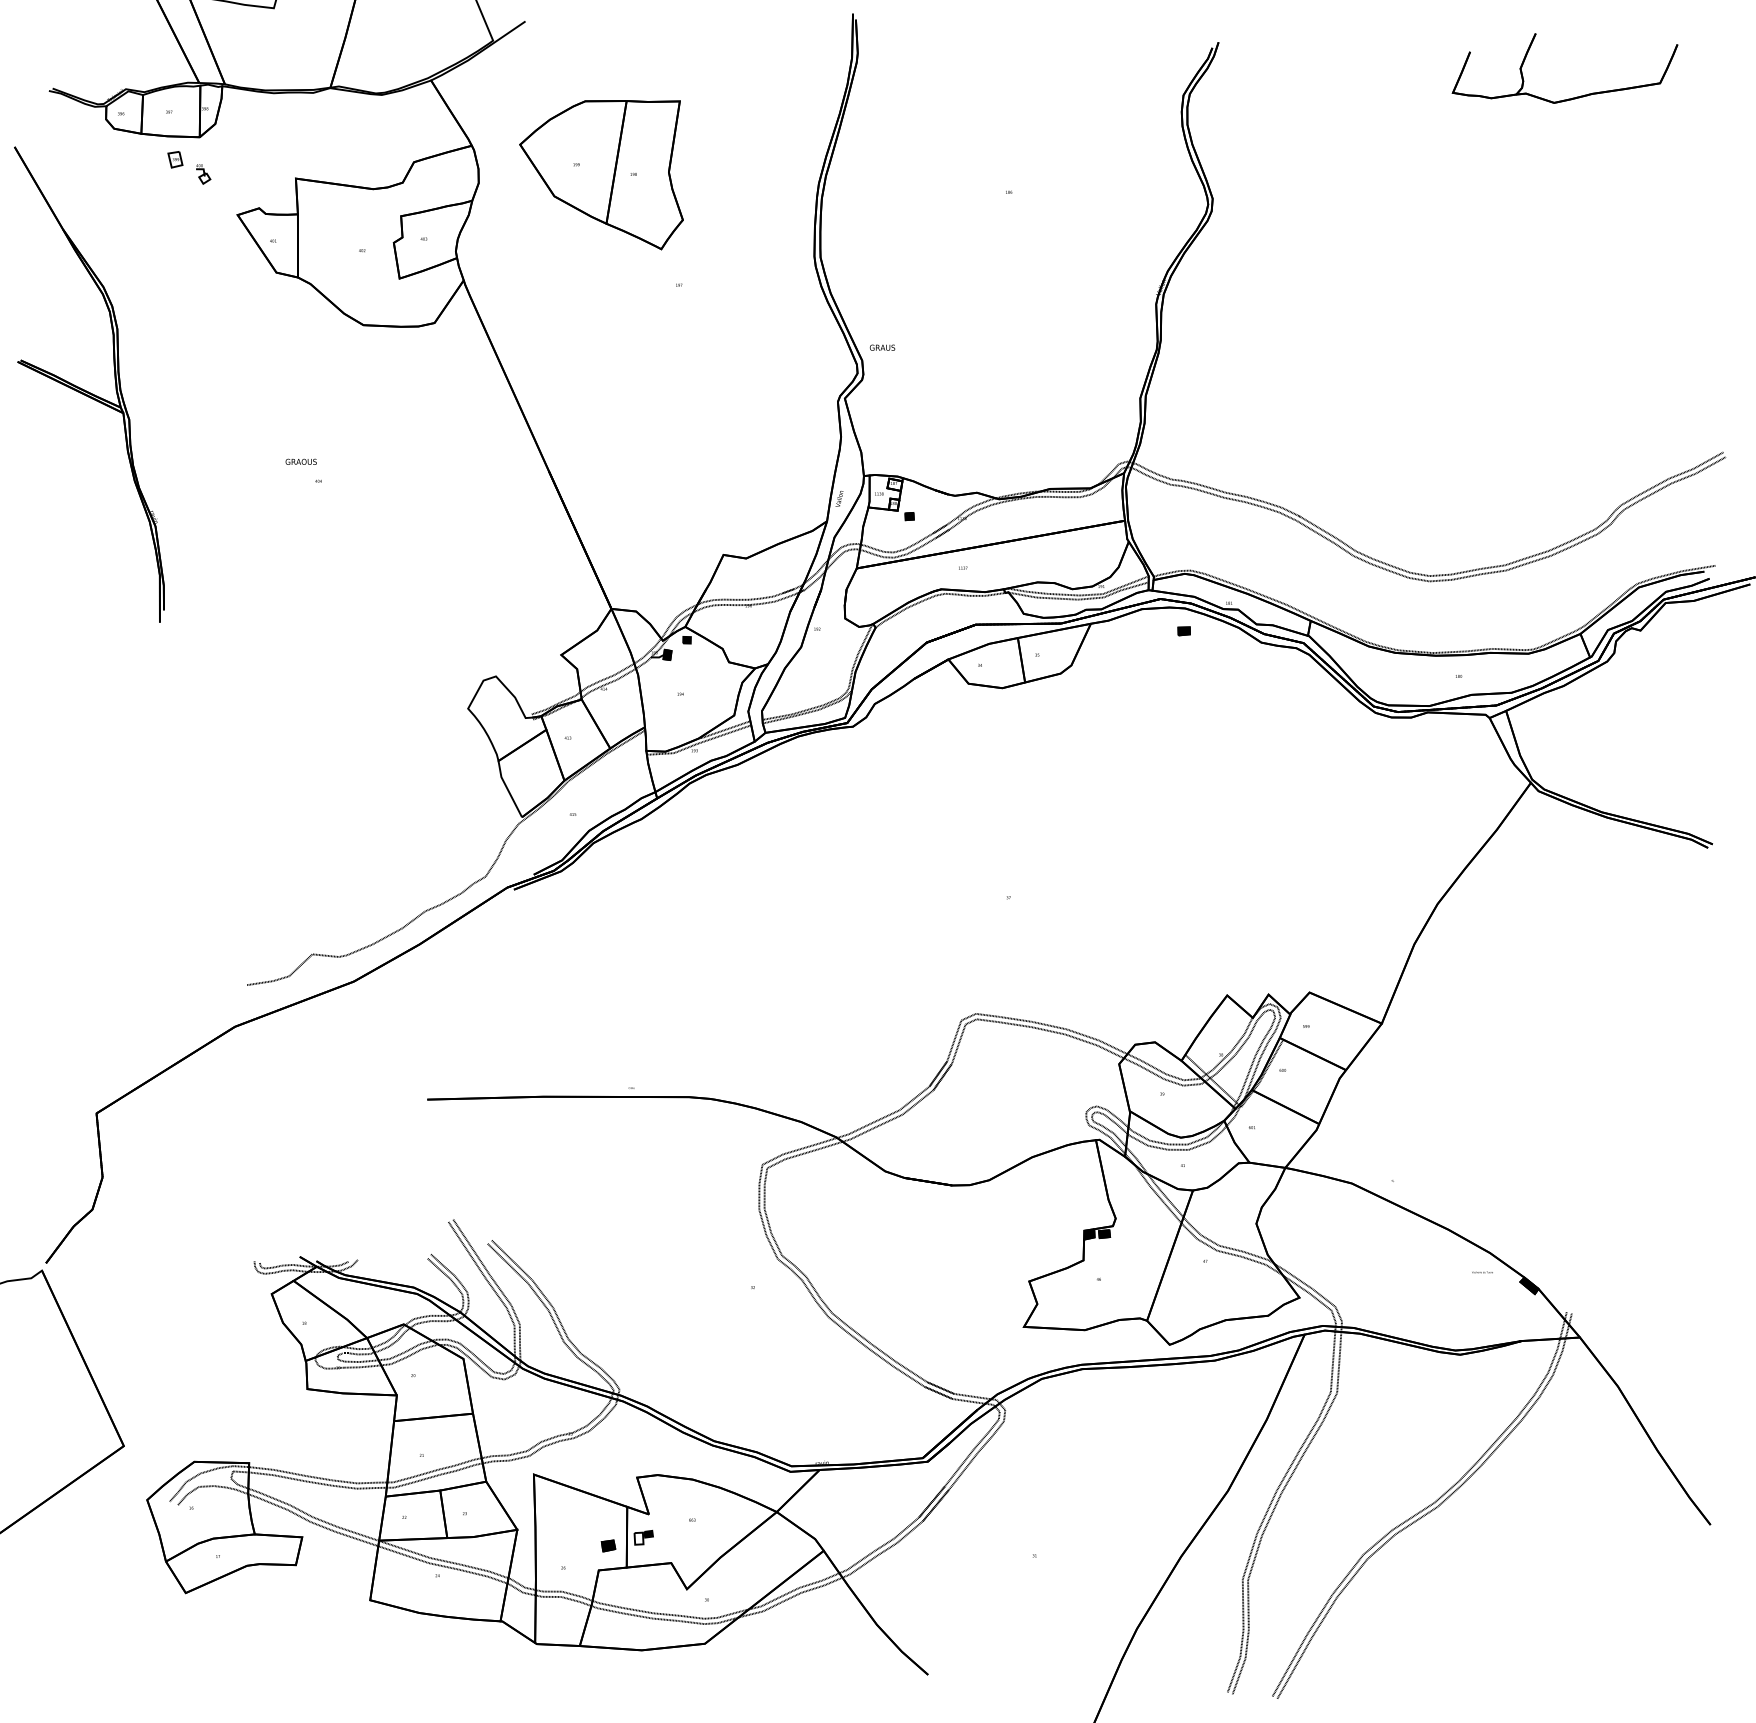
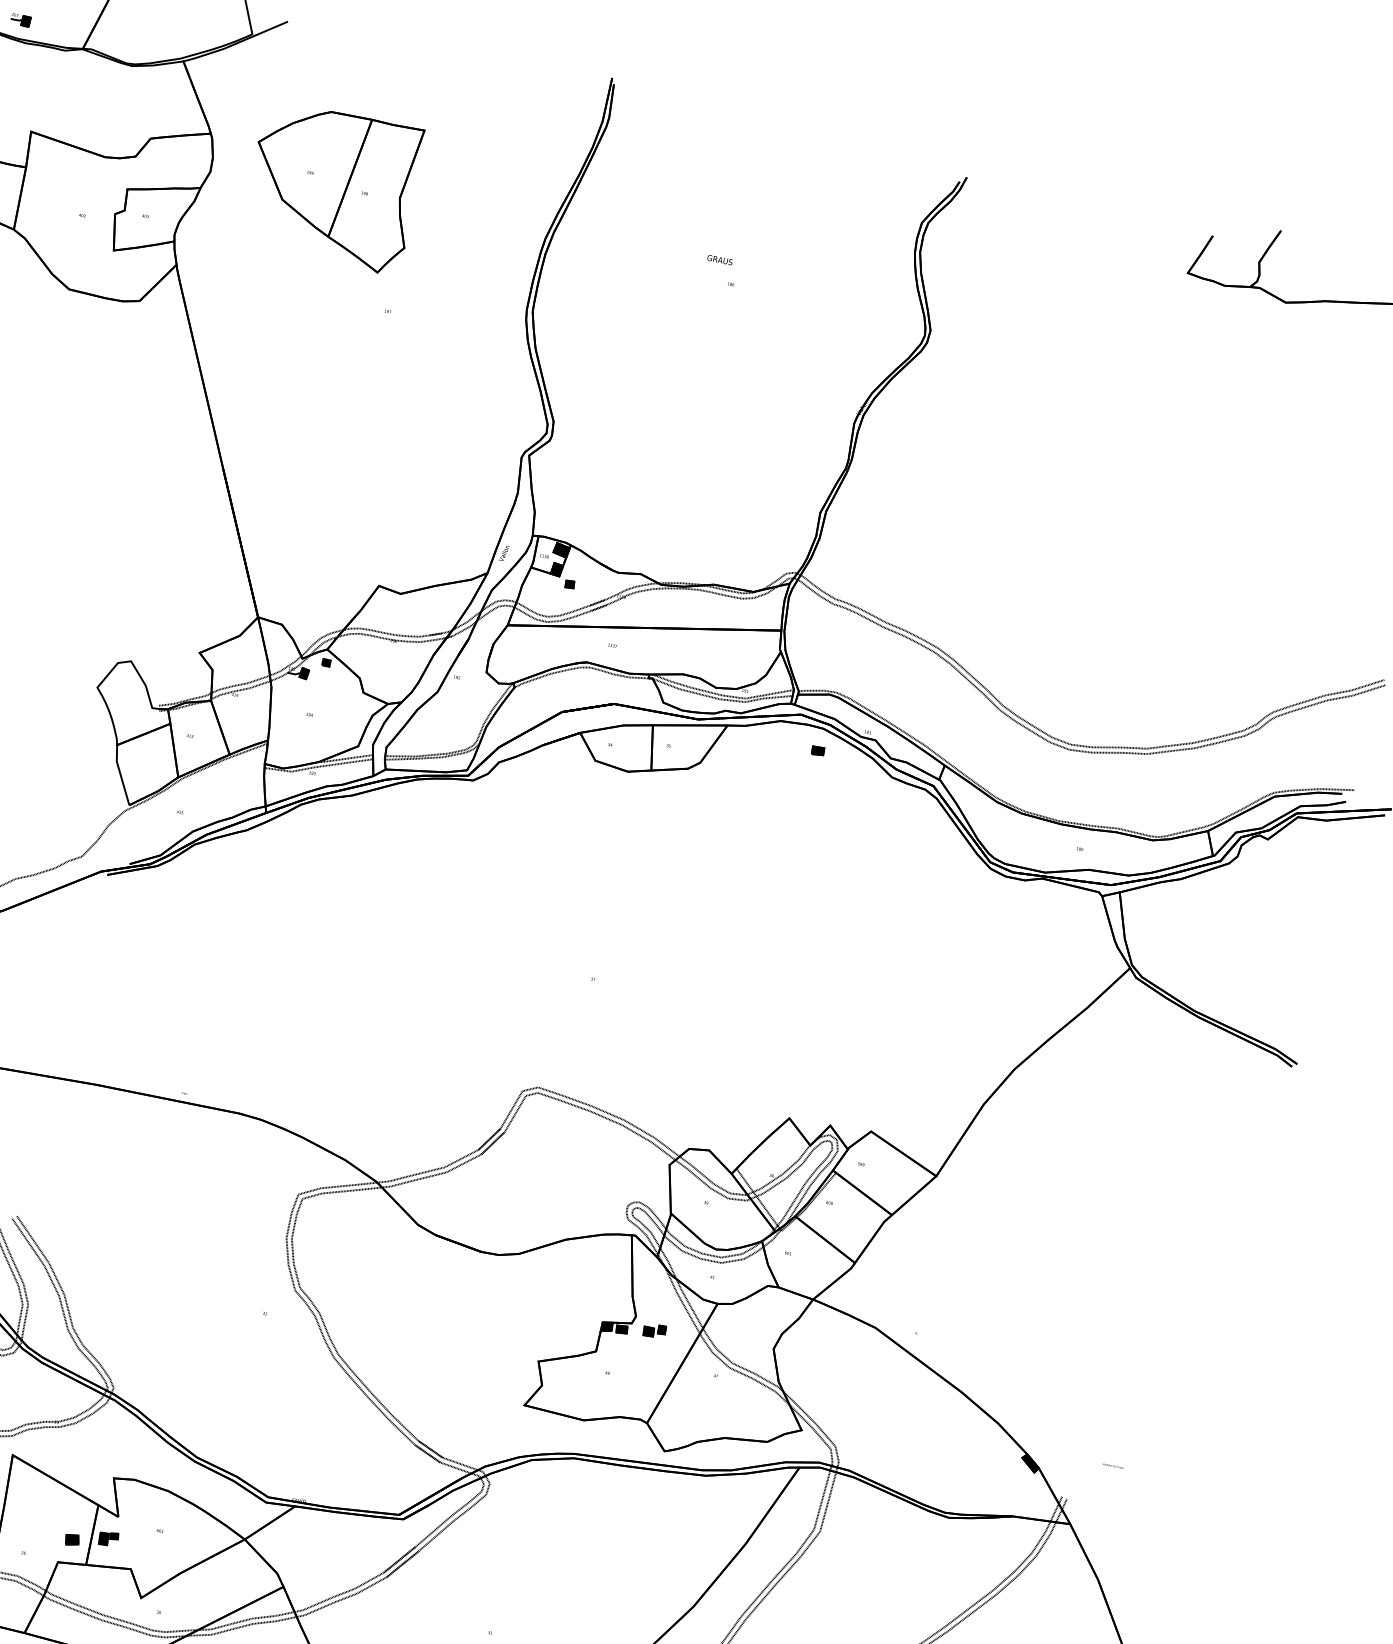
part: (264, 71) -> (21, 20), added
text: (882, 347) -> (720, 259), moved
fill: (894, 484) -> (561, 549), added
fill: (893, 504) -> (556, 569), added
part: (1136, 1228) -> (654, 1330), added
text: (1482, 1272) -> (1113, 1466), moved
fill: (638, 1538) -> (103, 1538), added

